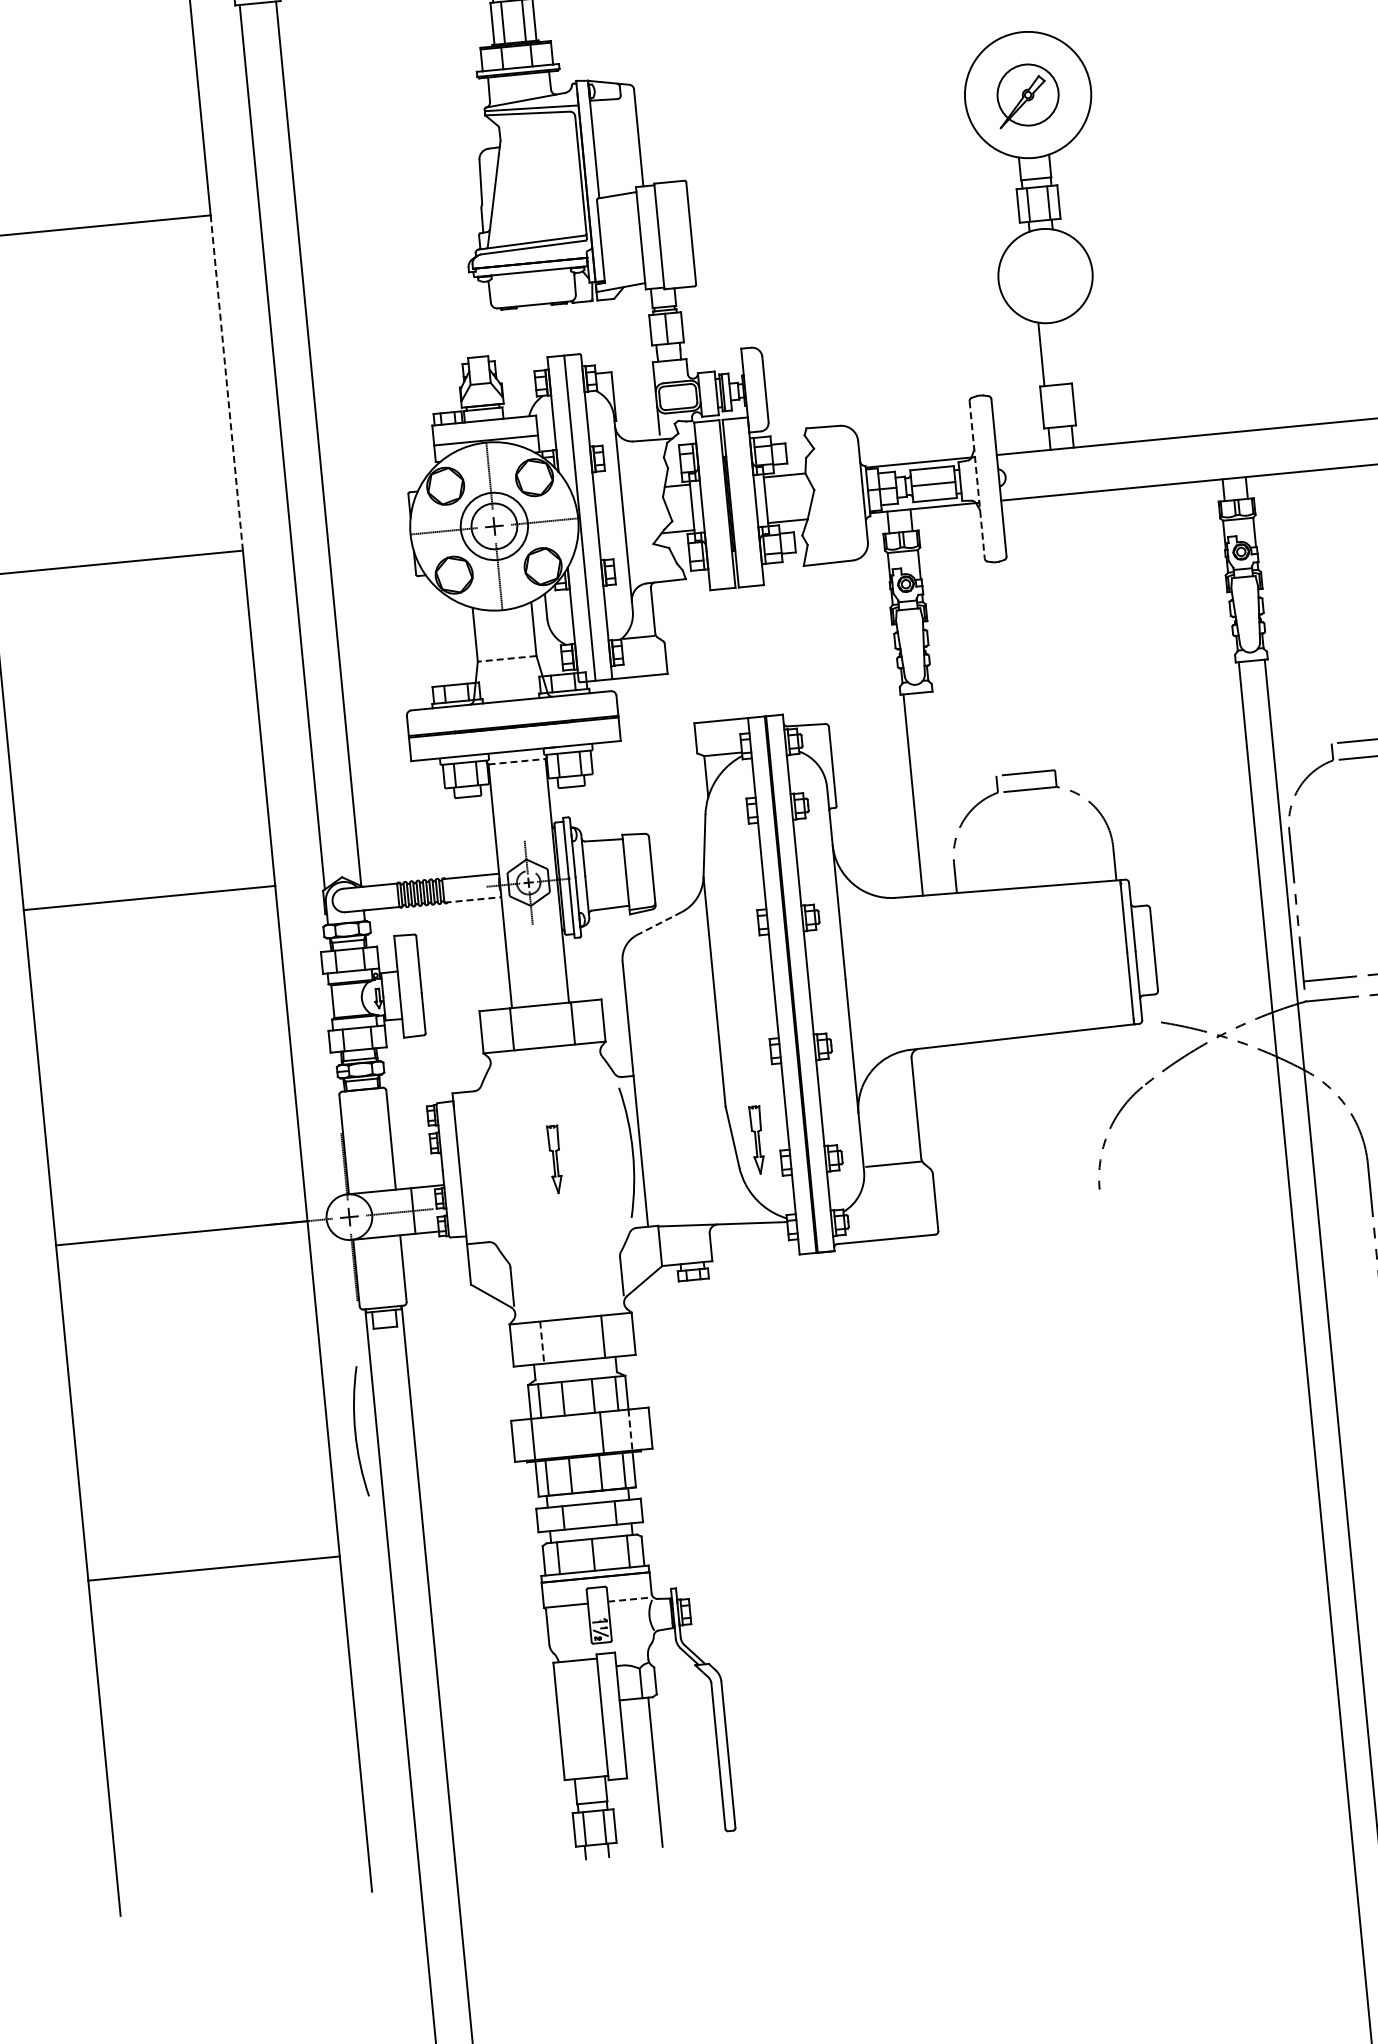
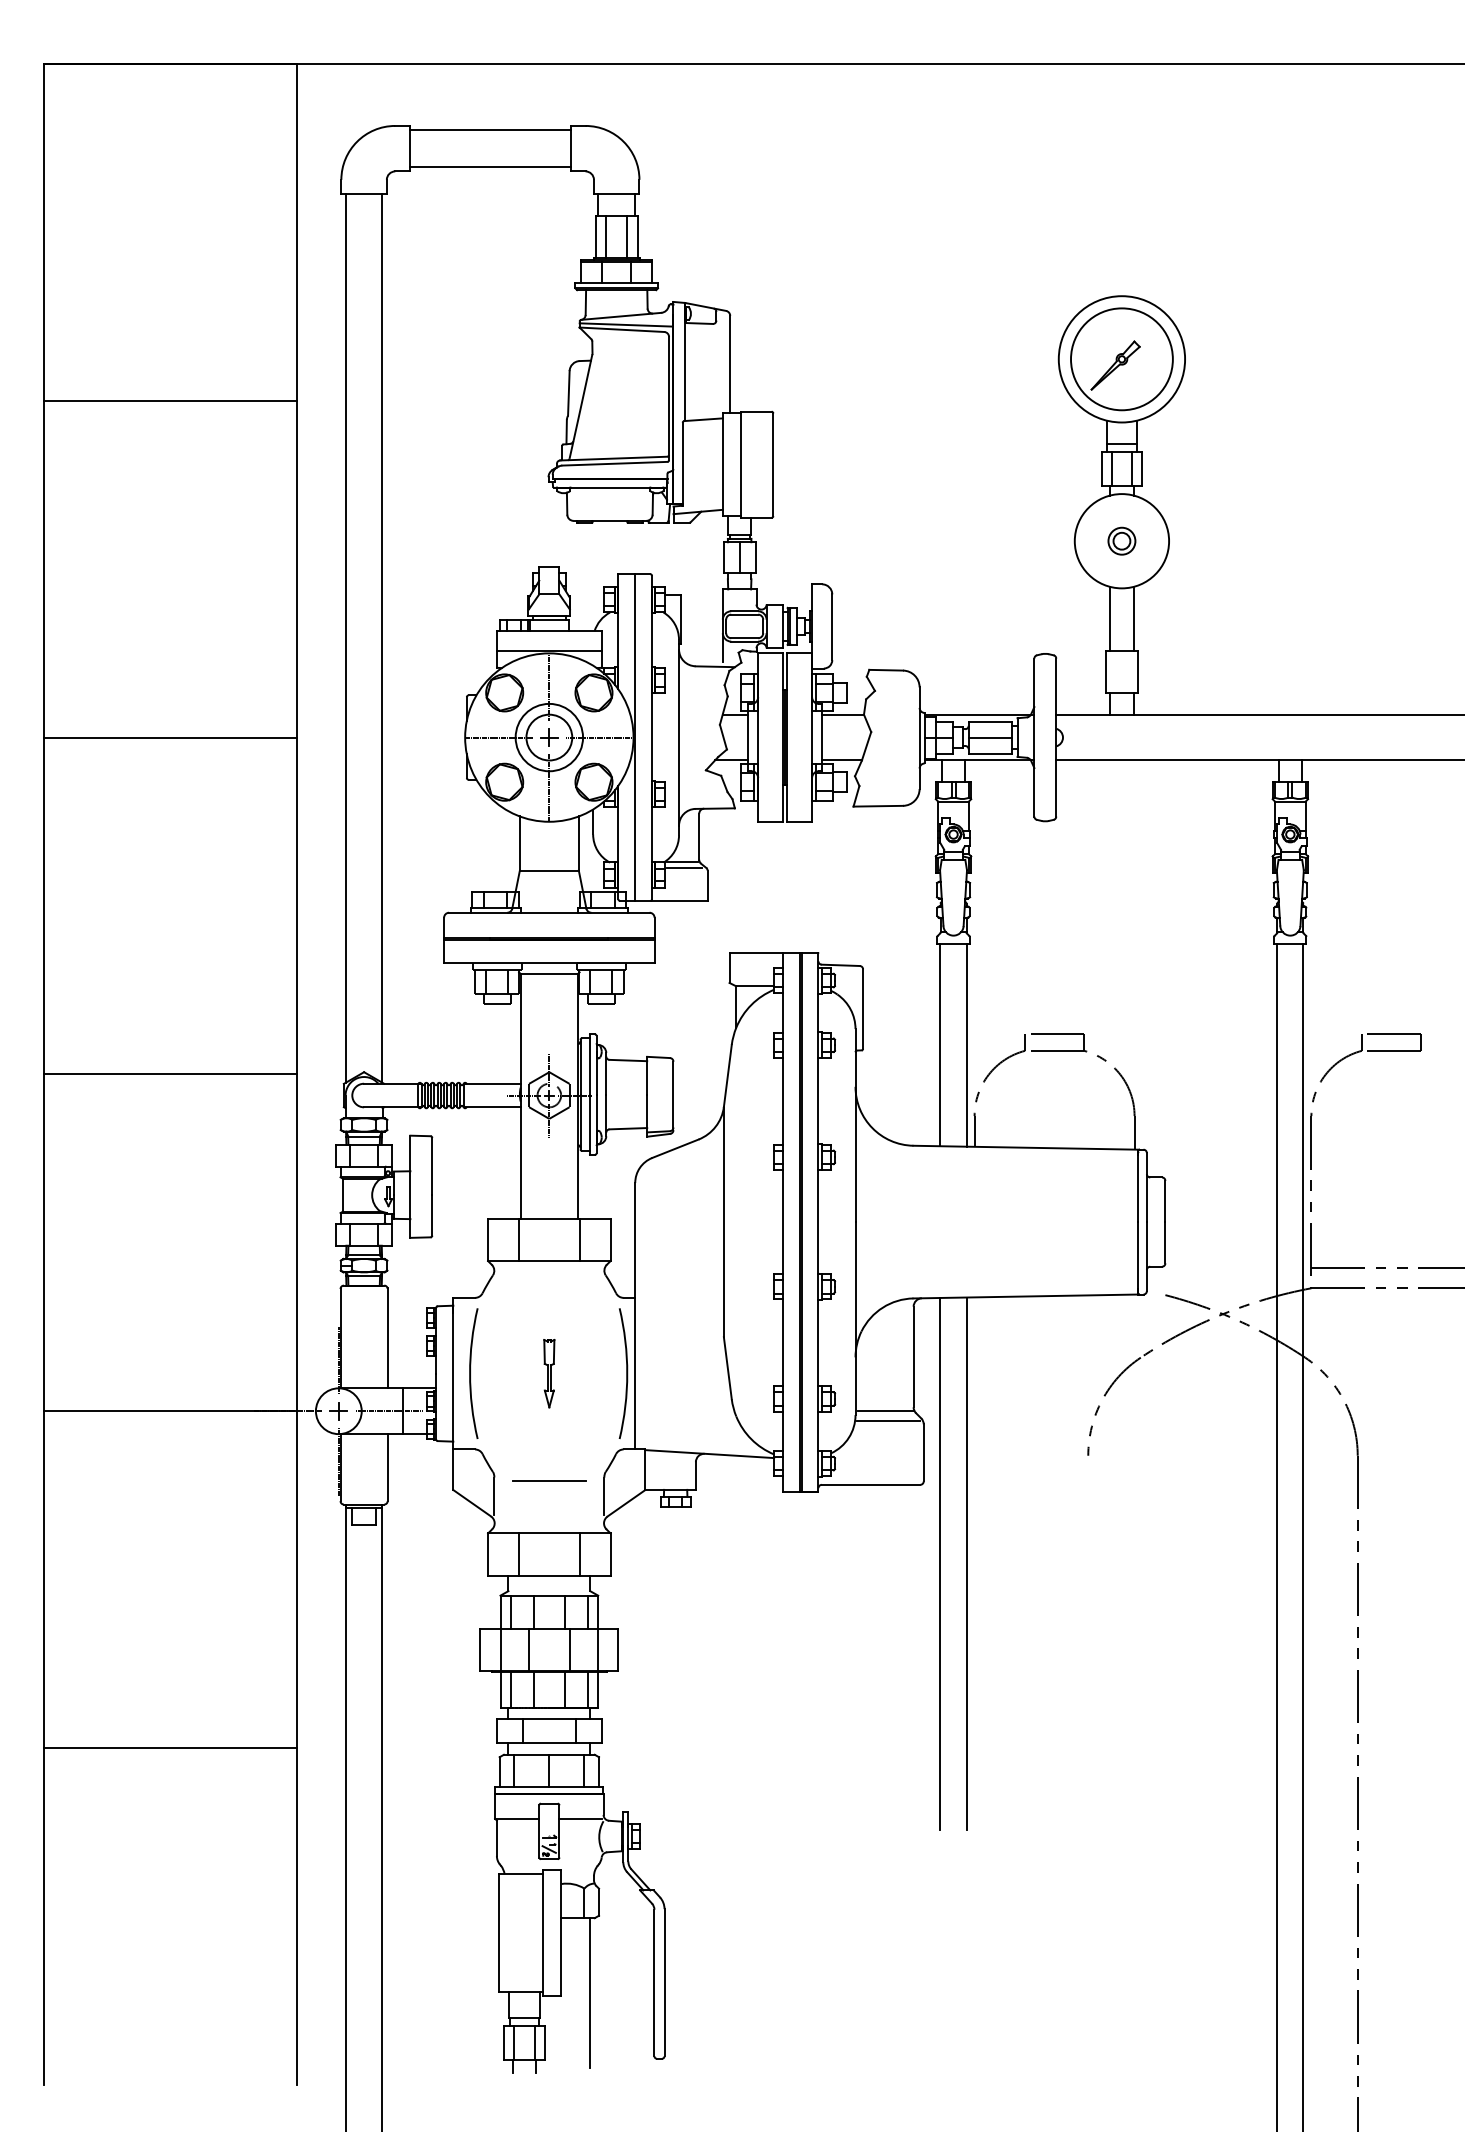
circle: (1027, 95) -> (1121, 359), size x1.67
part: (1045, 275) -> (1121, 540), added
line: (1064, 351) -> (1133, 618), added
line: (226, 382) -> (296, 568), dashed -> solid
line: (977, 480) -> (1034, 738), dashed -> solid
line: (641, 642) -> (684, 867), added
line: (506, 658) -> (548, 870), dashed -> solid
line: (517, 761) -> (549, 973), dashed -> solid
line: (939, 792) -> (966, 1045), added
line: (473, 900) -> (492, 1107), dashed -> solid
line: (659, 923) -> (675, 1148), dashed -> solid
part: (757, 1139) -> (752, 1373), removed
line: (897, 1173) -> (888, 1420), added
line: (565, 1265) -> (549, 1480), added
line: (988, 1308) -> (966, 1563), added
line: (962, 1311) -> (940, 1563), added
line: (542, 1343) -> (518, 1555), dashed -> solid
line: (630, 1430) -> (598, 1650), dashed -> solid
arc: (355, 1431) -> (470, 1373), moved
line: (562, 1436) -> (529, 1649), added
line: (630, 1599) -> (581, 1818), dashed -> solid

